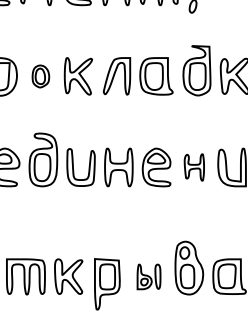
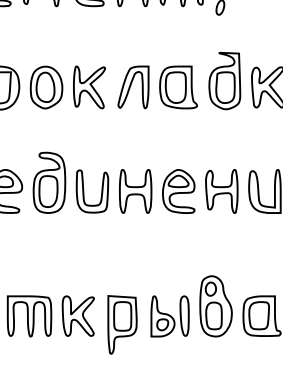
part: (40, 76) -> (46, 87), size x1.67
part: (194, 167) -> (221, 191), size x1.43
part: (148, 276) -> (169, 315), size x1.43

